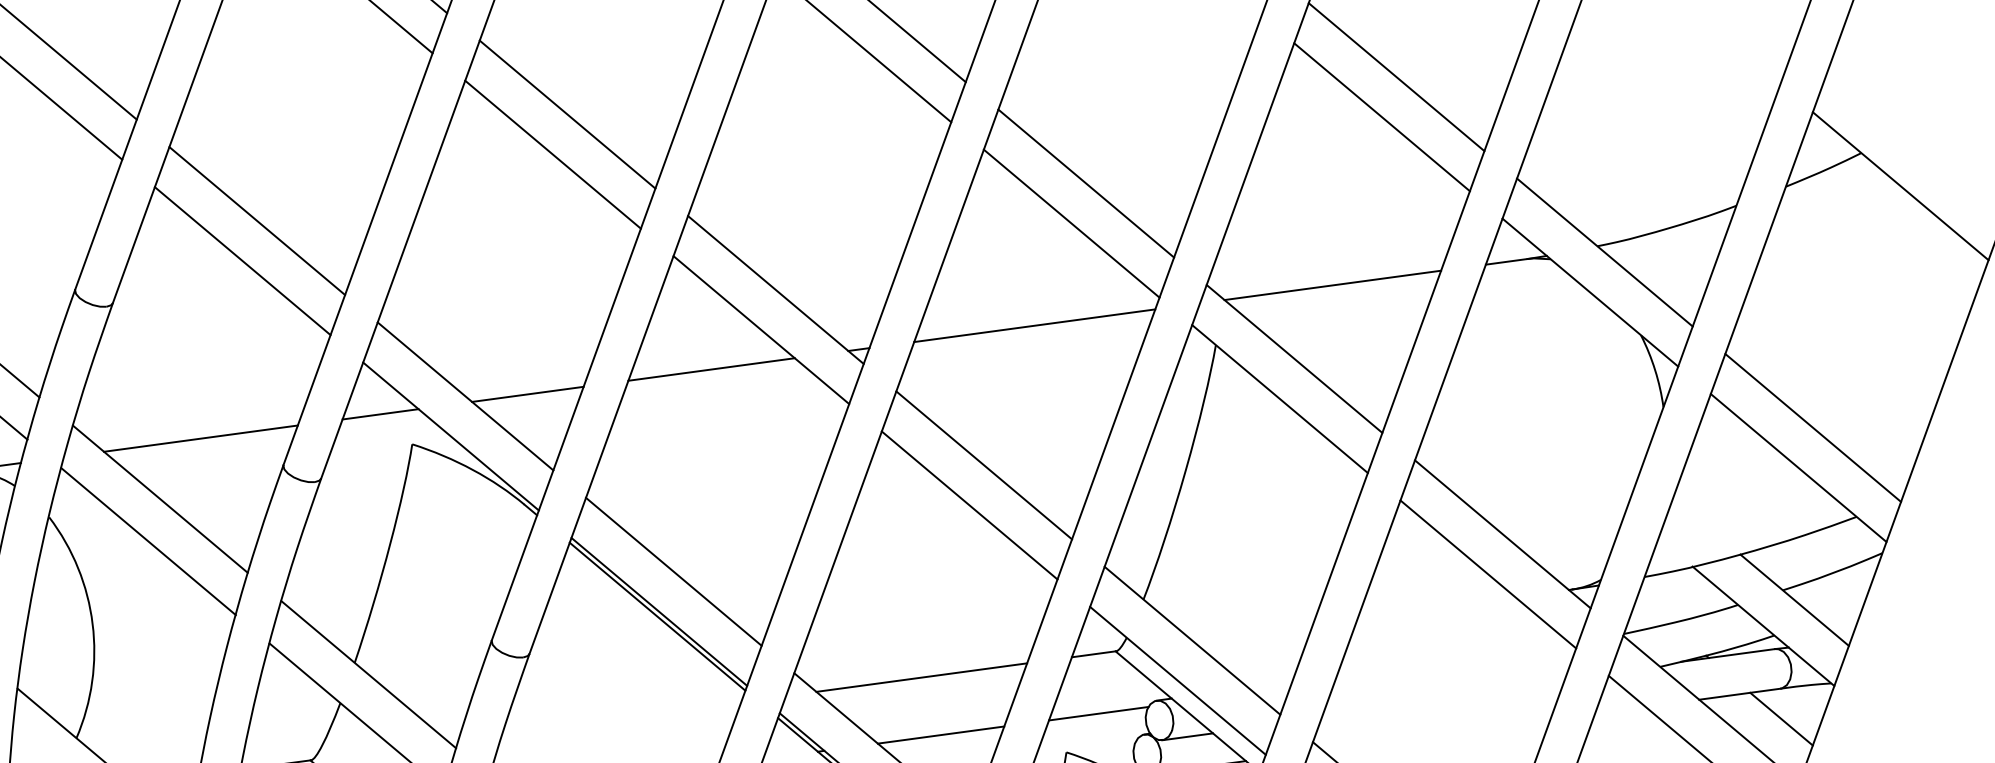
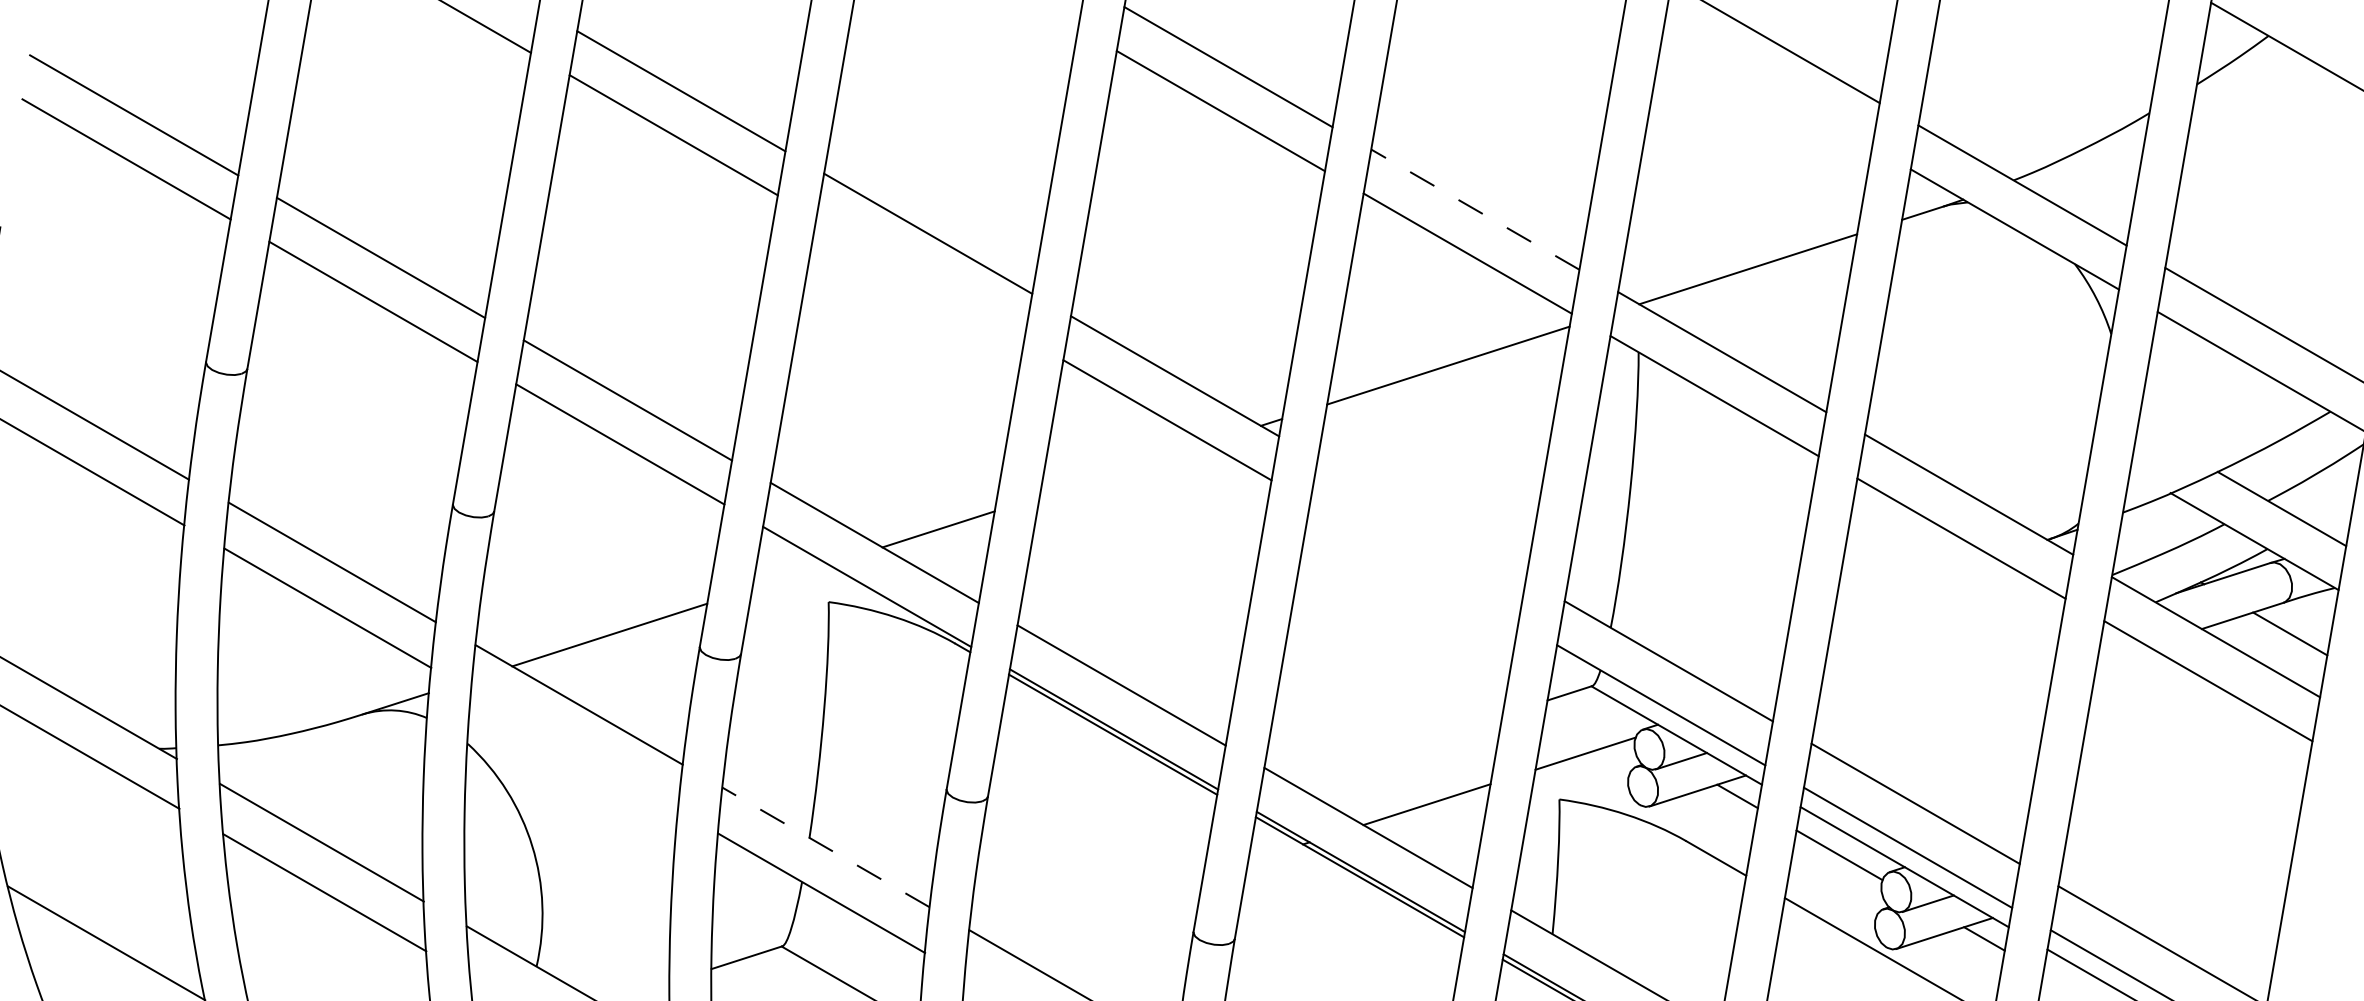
line: (1381, 116) -> (1767, 86), removed
line: (553, 154) -> (920, 277), removed
line: (1085, 183) -> (1474, 209), solid -> dashed
line: (711, 369) -> (1123, 469), removed
line: (380, 413) -> (790, 576), removed
line: (983, 465) -> (1421, 518), removed
line: (969, 505) -> (1414, 562), removed
line: (148, 541) -> (574, 750), removed
line: (369, 674) -> (826, 847), solid -> dashed
line: (921, 677) -> (1396, 748), removed

